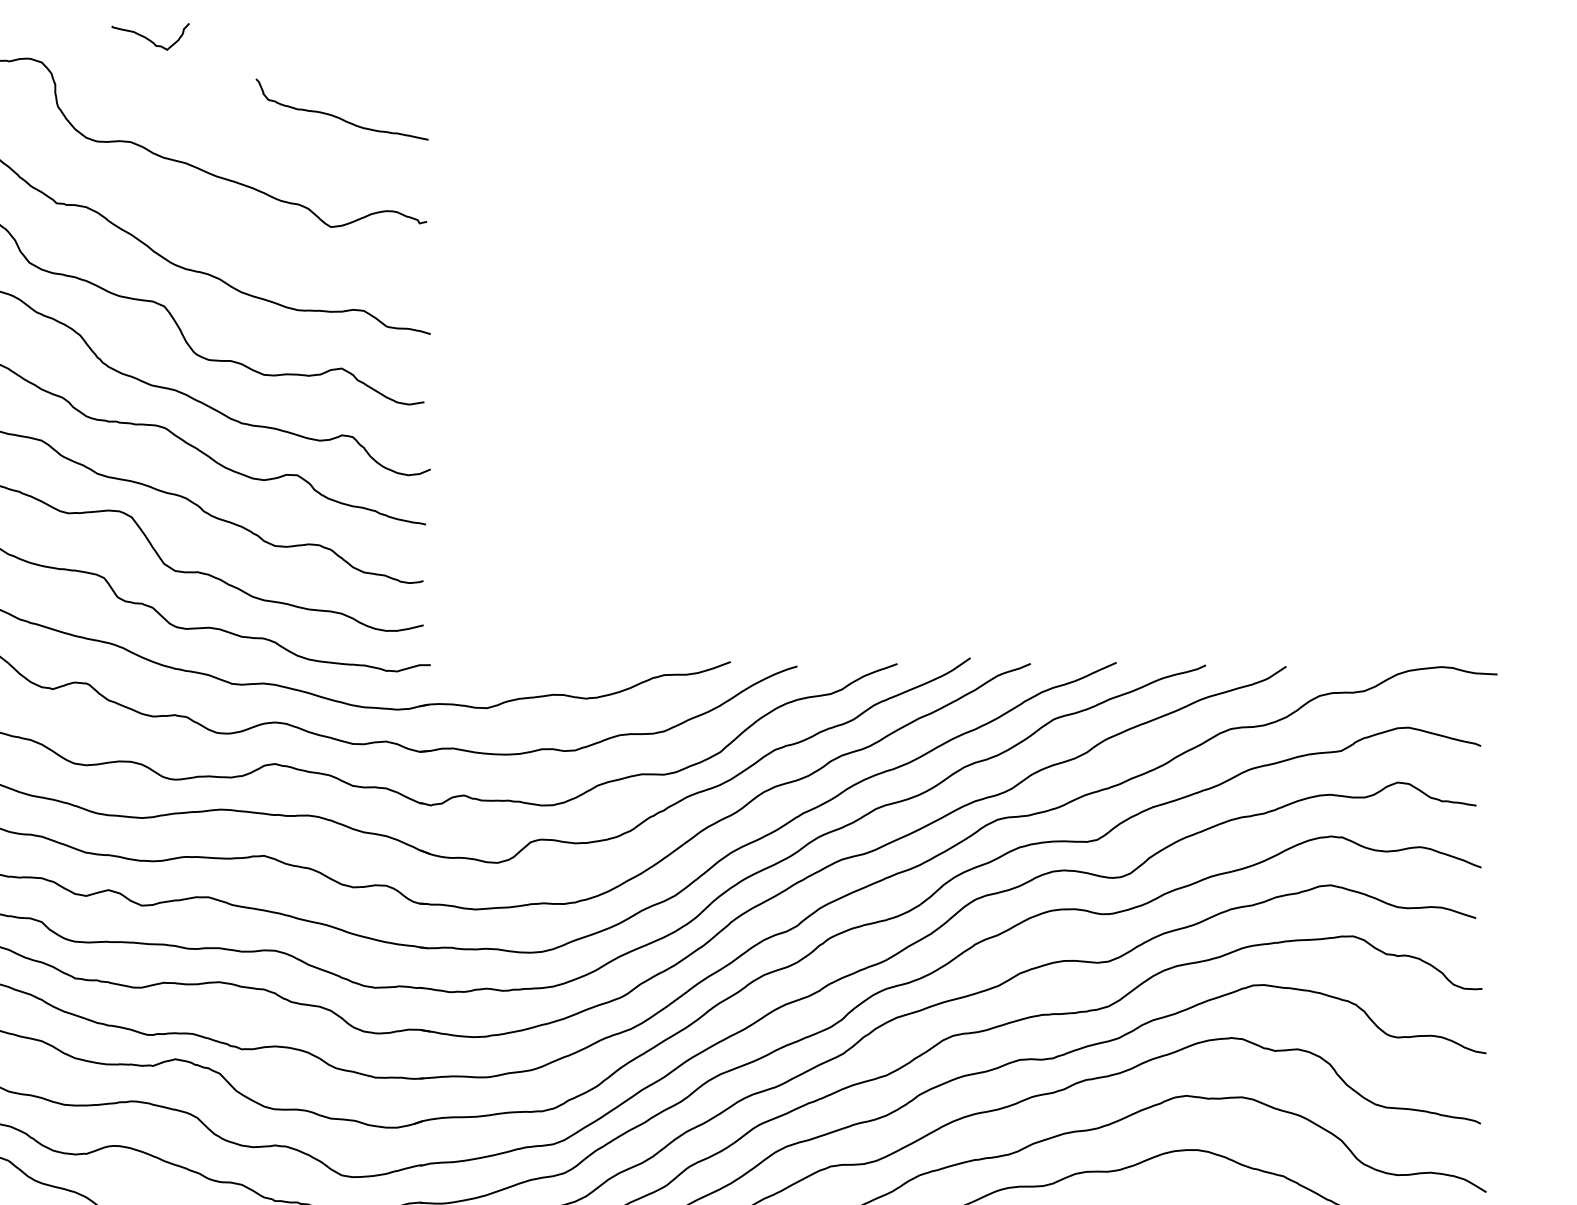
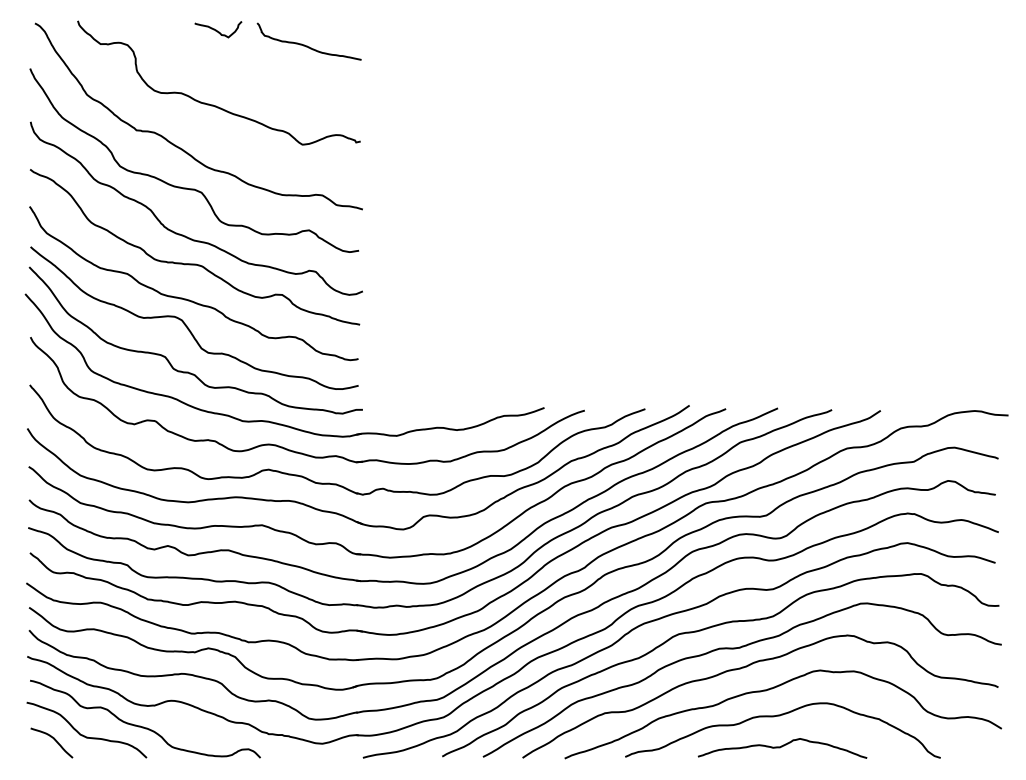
curve: (149, 38) -> (217, 30), moved
curve: (339, 116) -> (307, 45), moved

